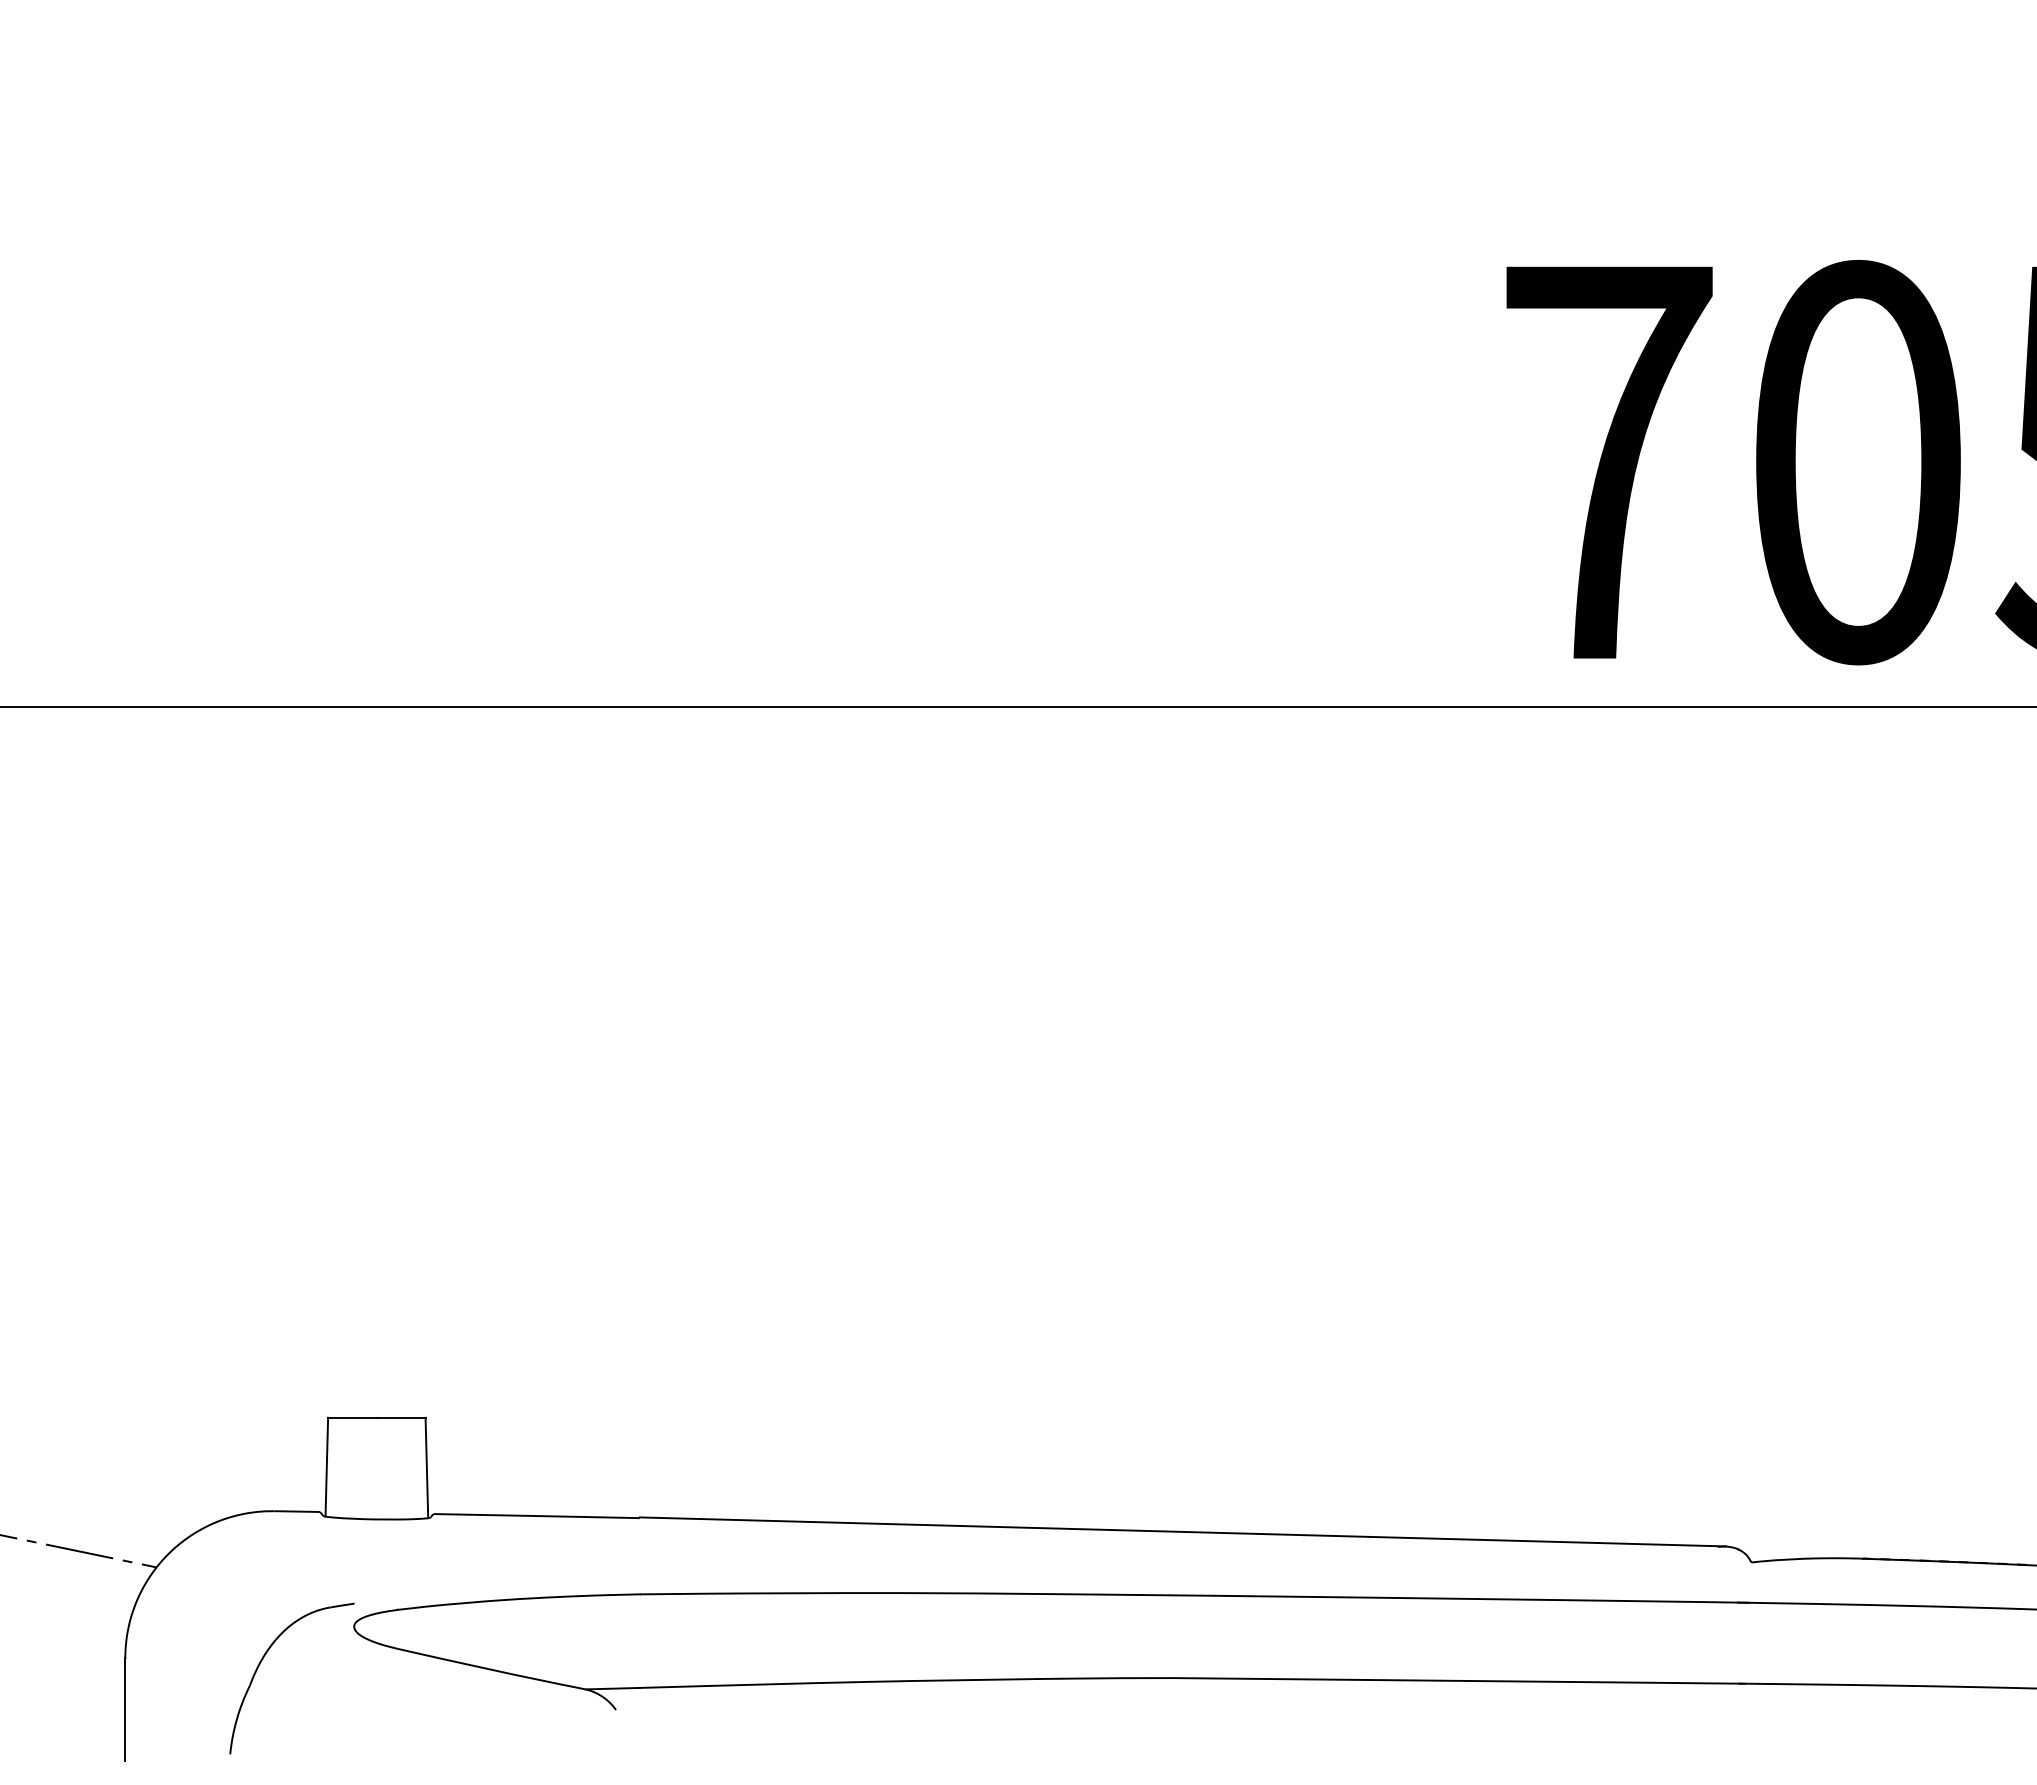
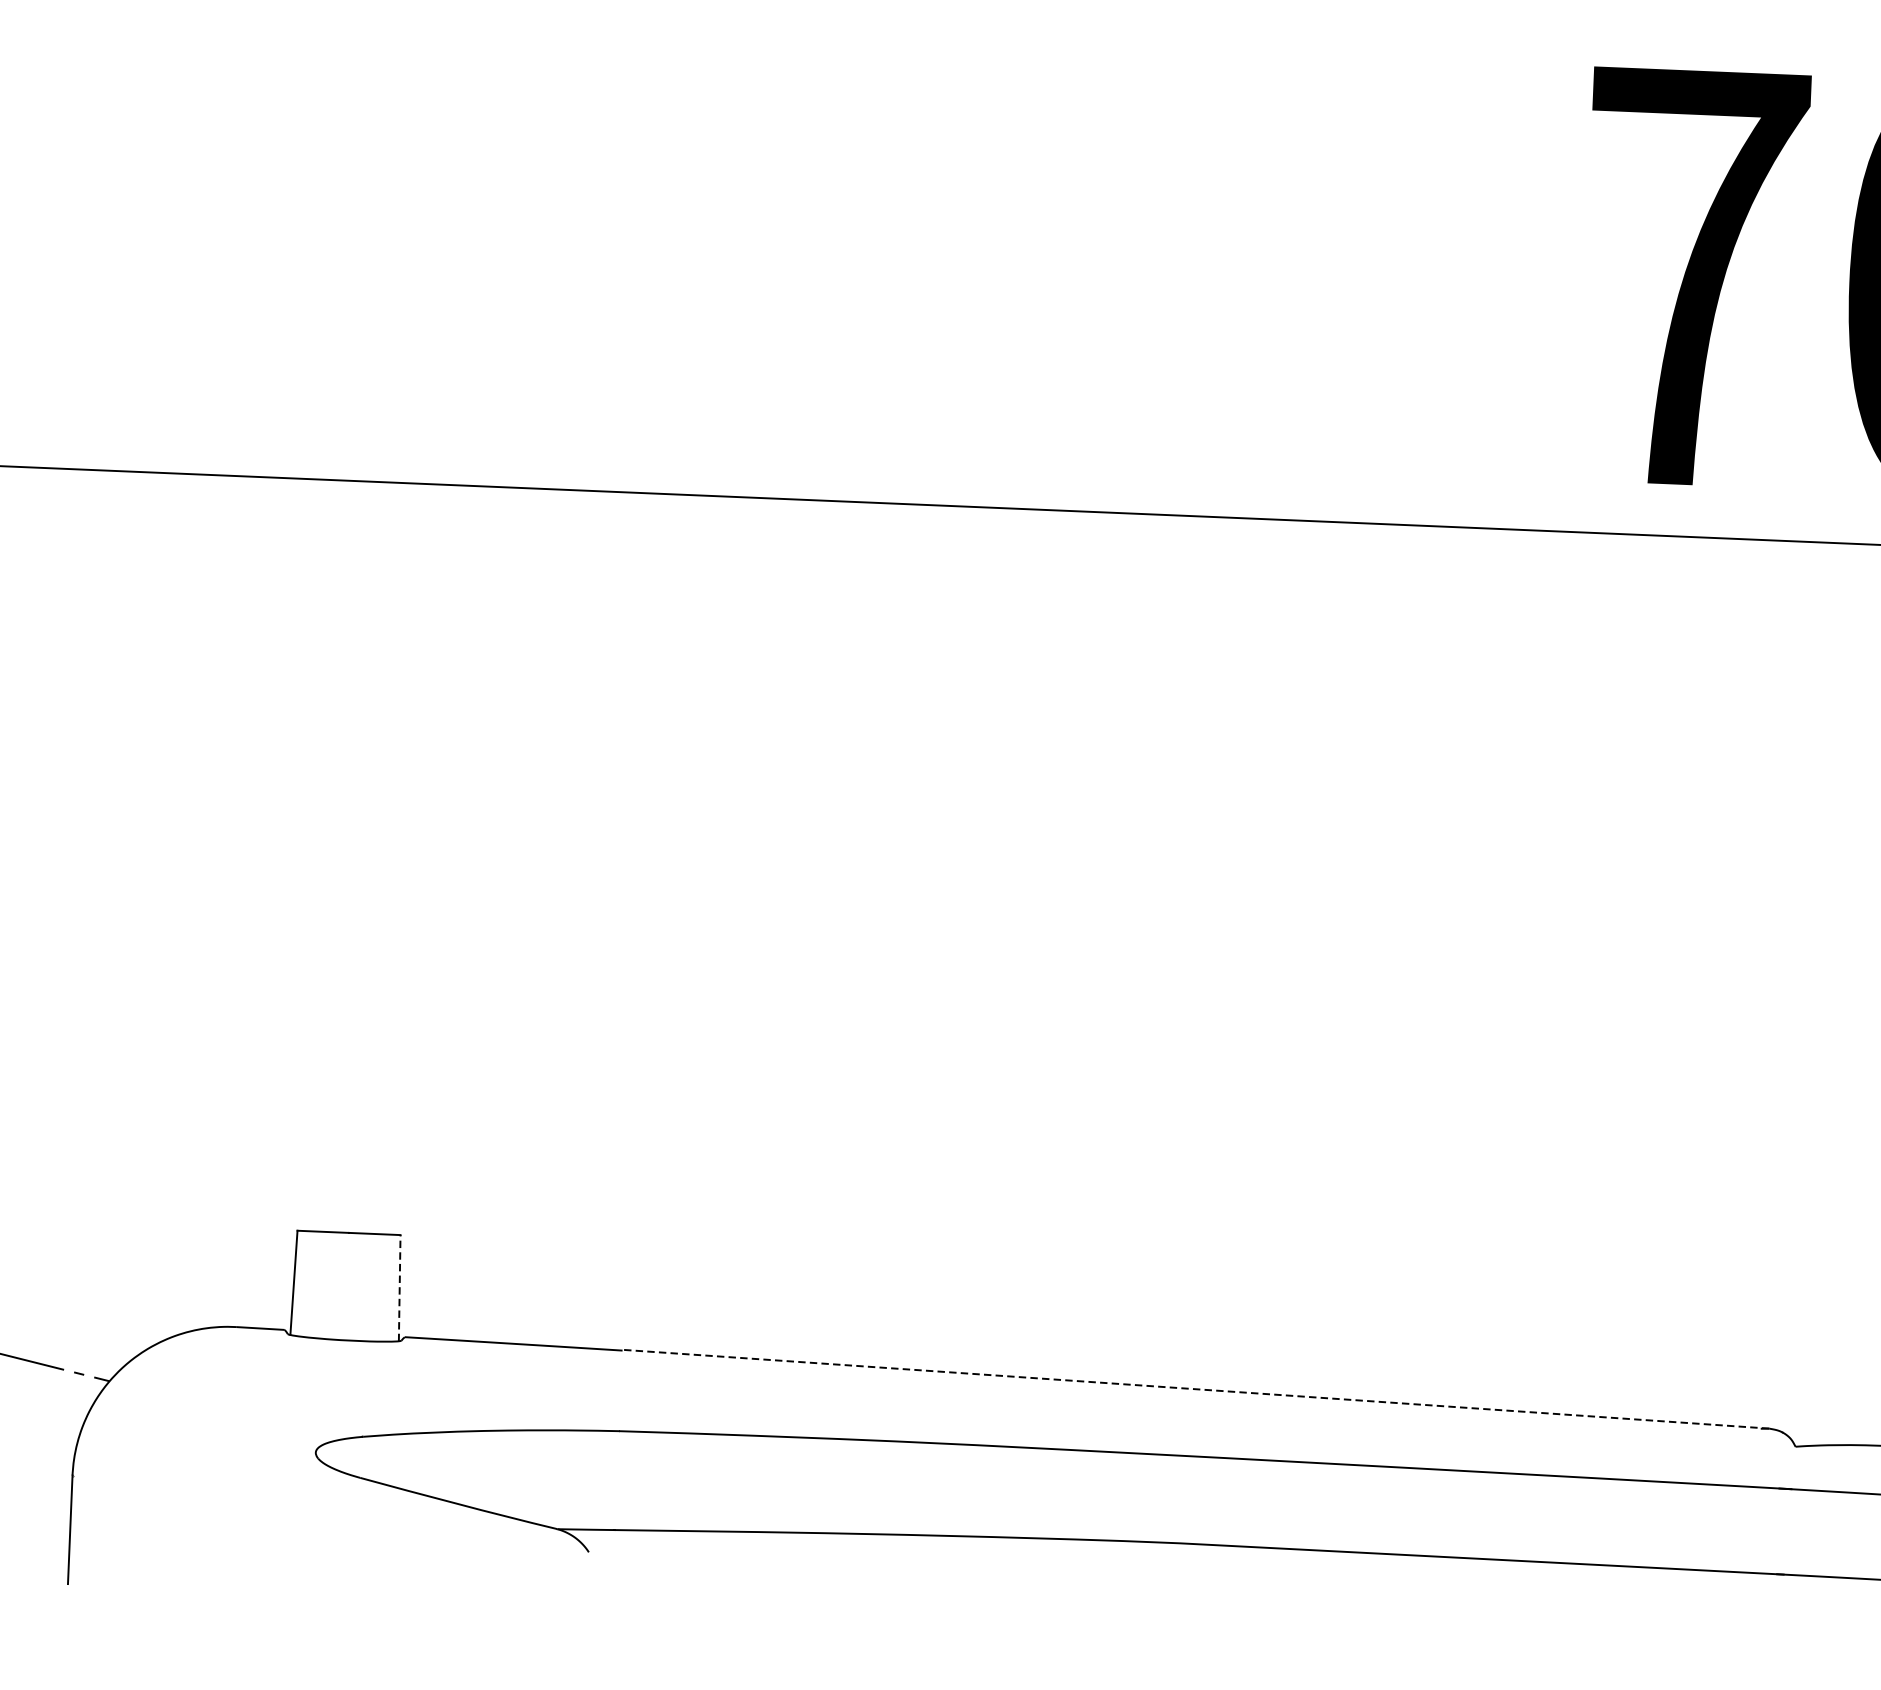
line: (426, 1467) -> (399, 1287), solid -> dashed
line: (1182, 1531) -> (1195, 1388), solid -> dashed
part: (263, 1659) -> (218, 1483), removed

